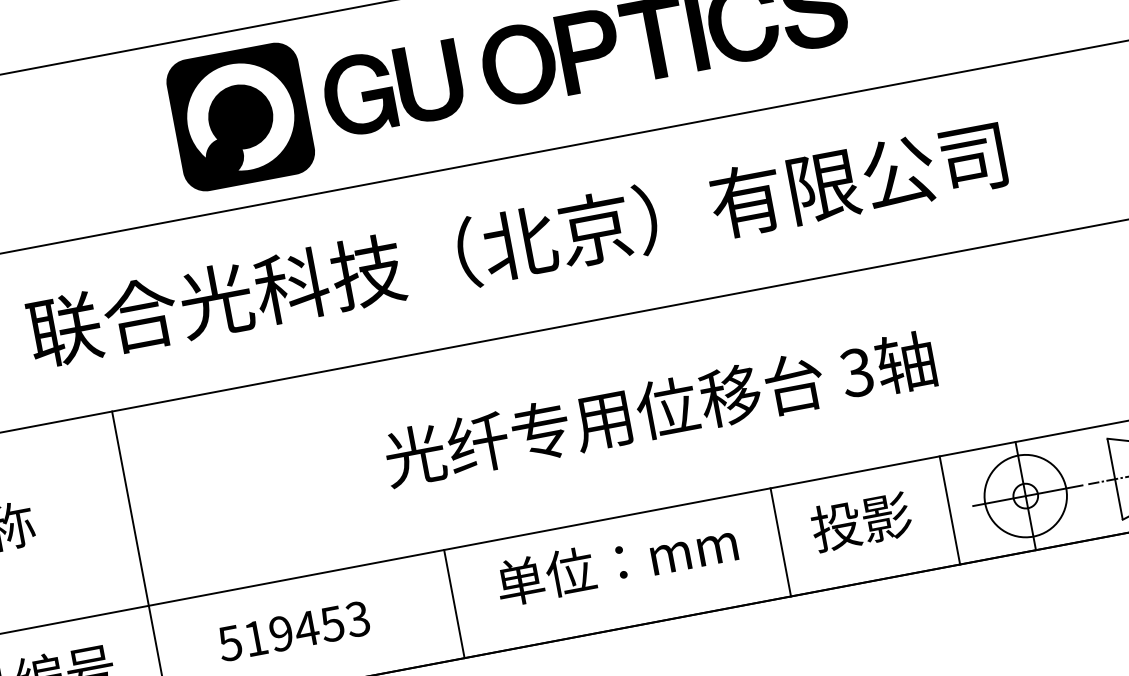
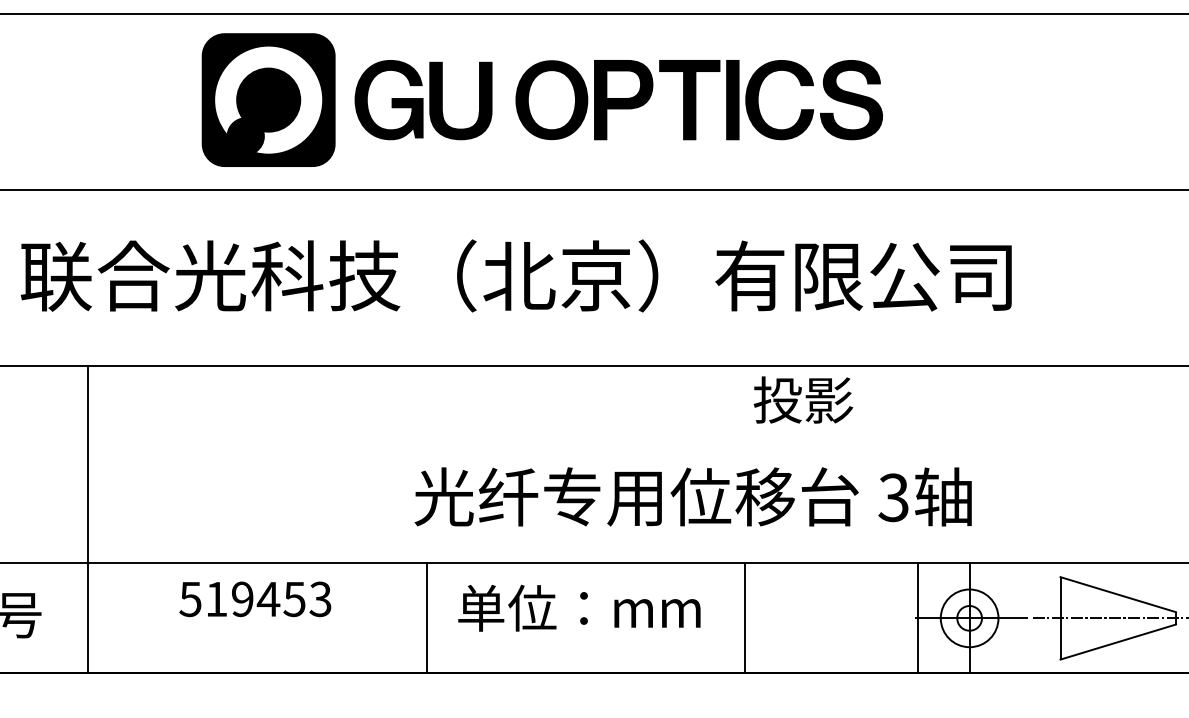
text: (659, 408) -> (692, 496), moved
circle: (1025, 496) -> (969, 618), size x0.7
line: (949, 510) -> (918, 618), moved
text: (861, 521) -> (803, 399), moved
line: (780, 542) -> (745, 618), moved
text: (616, 562) -> (579, 607), moved
line: (454, 604) -> (427, 618), moved
text: (294, 631) -> (255, 599), moved

